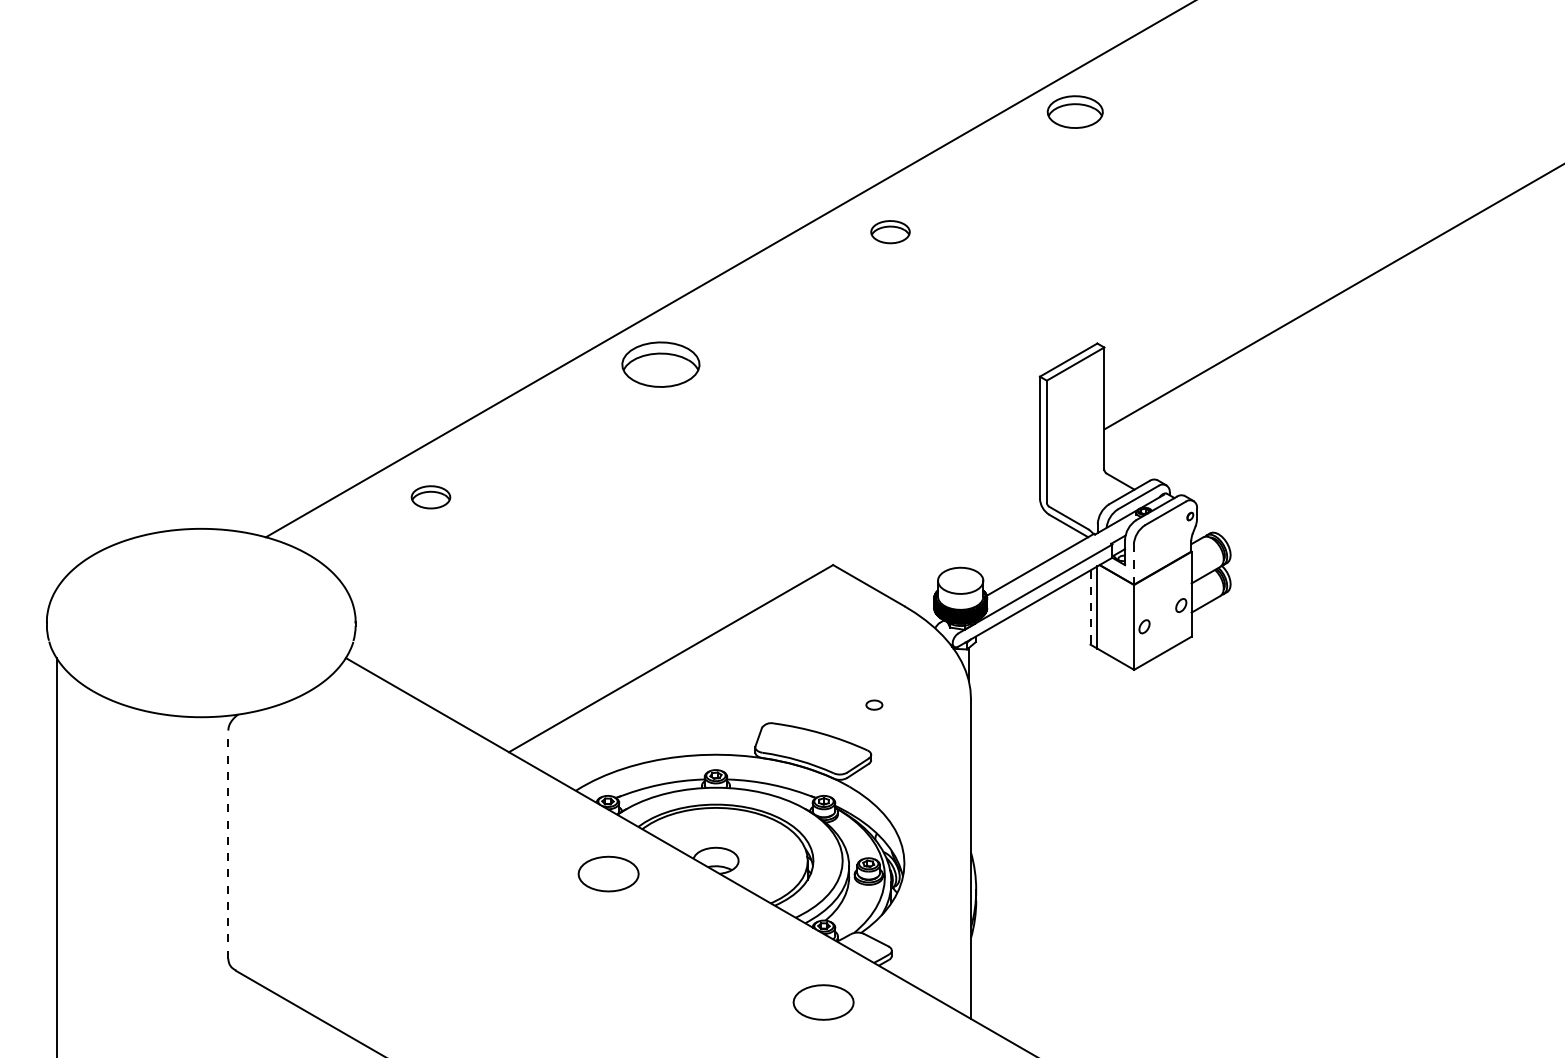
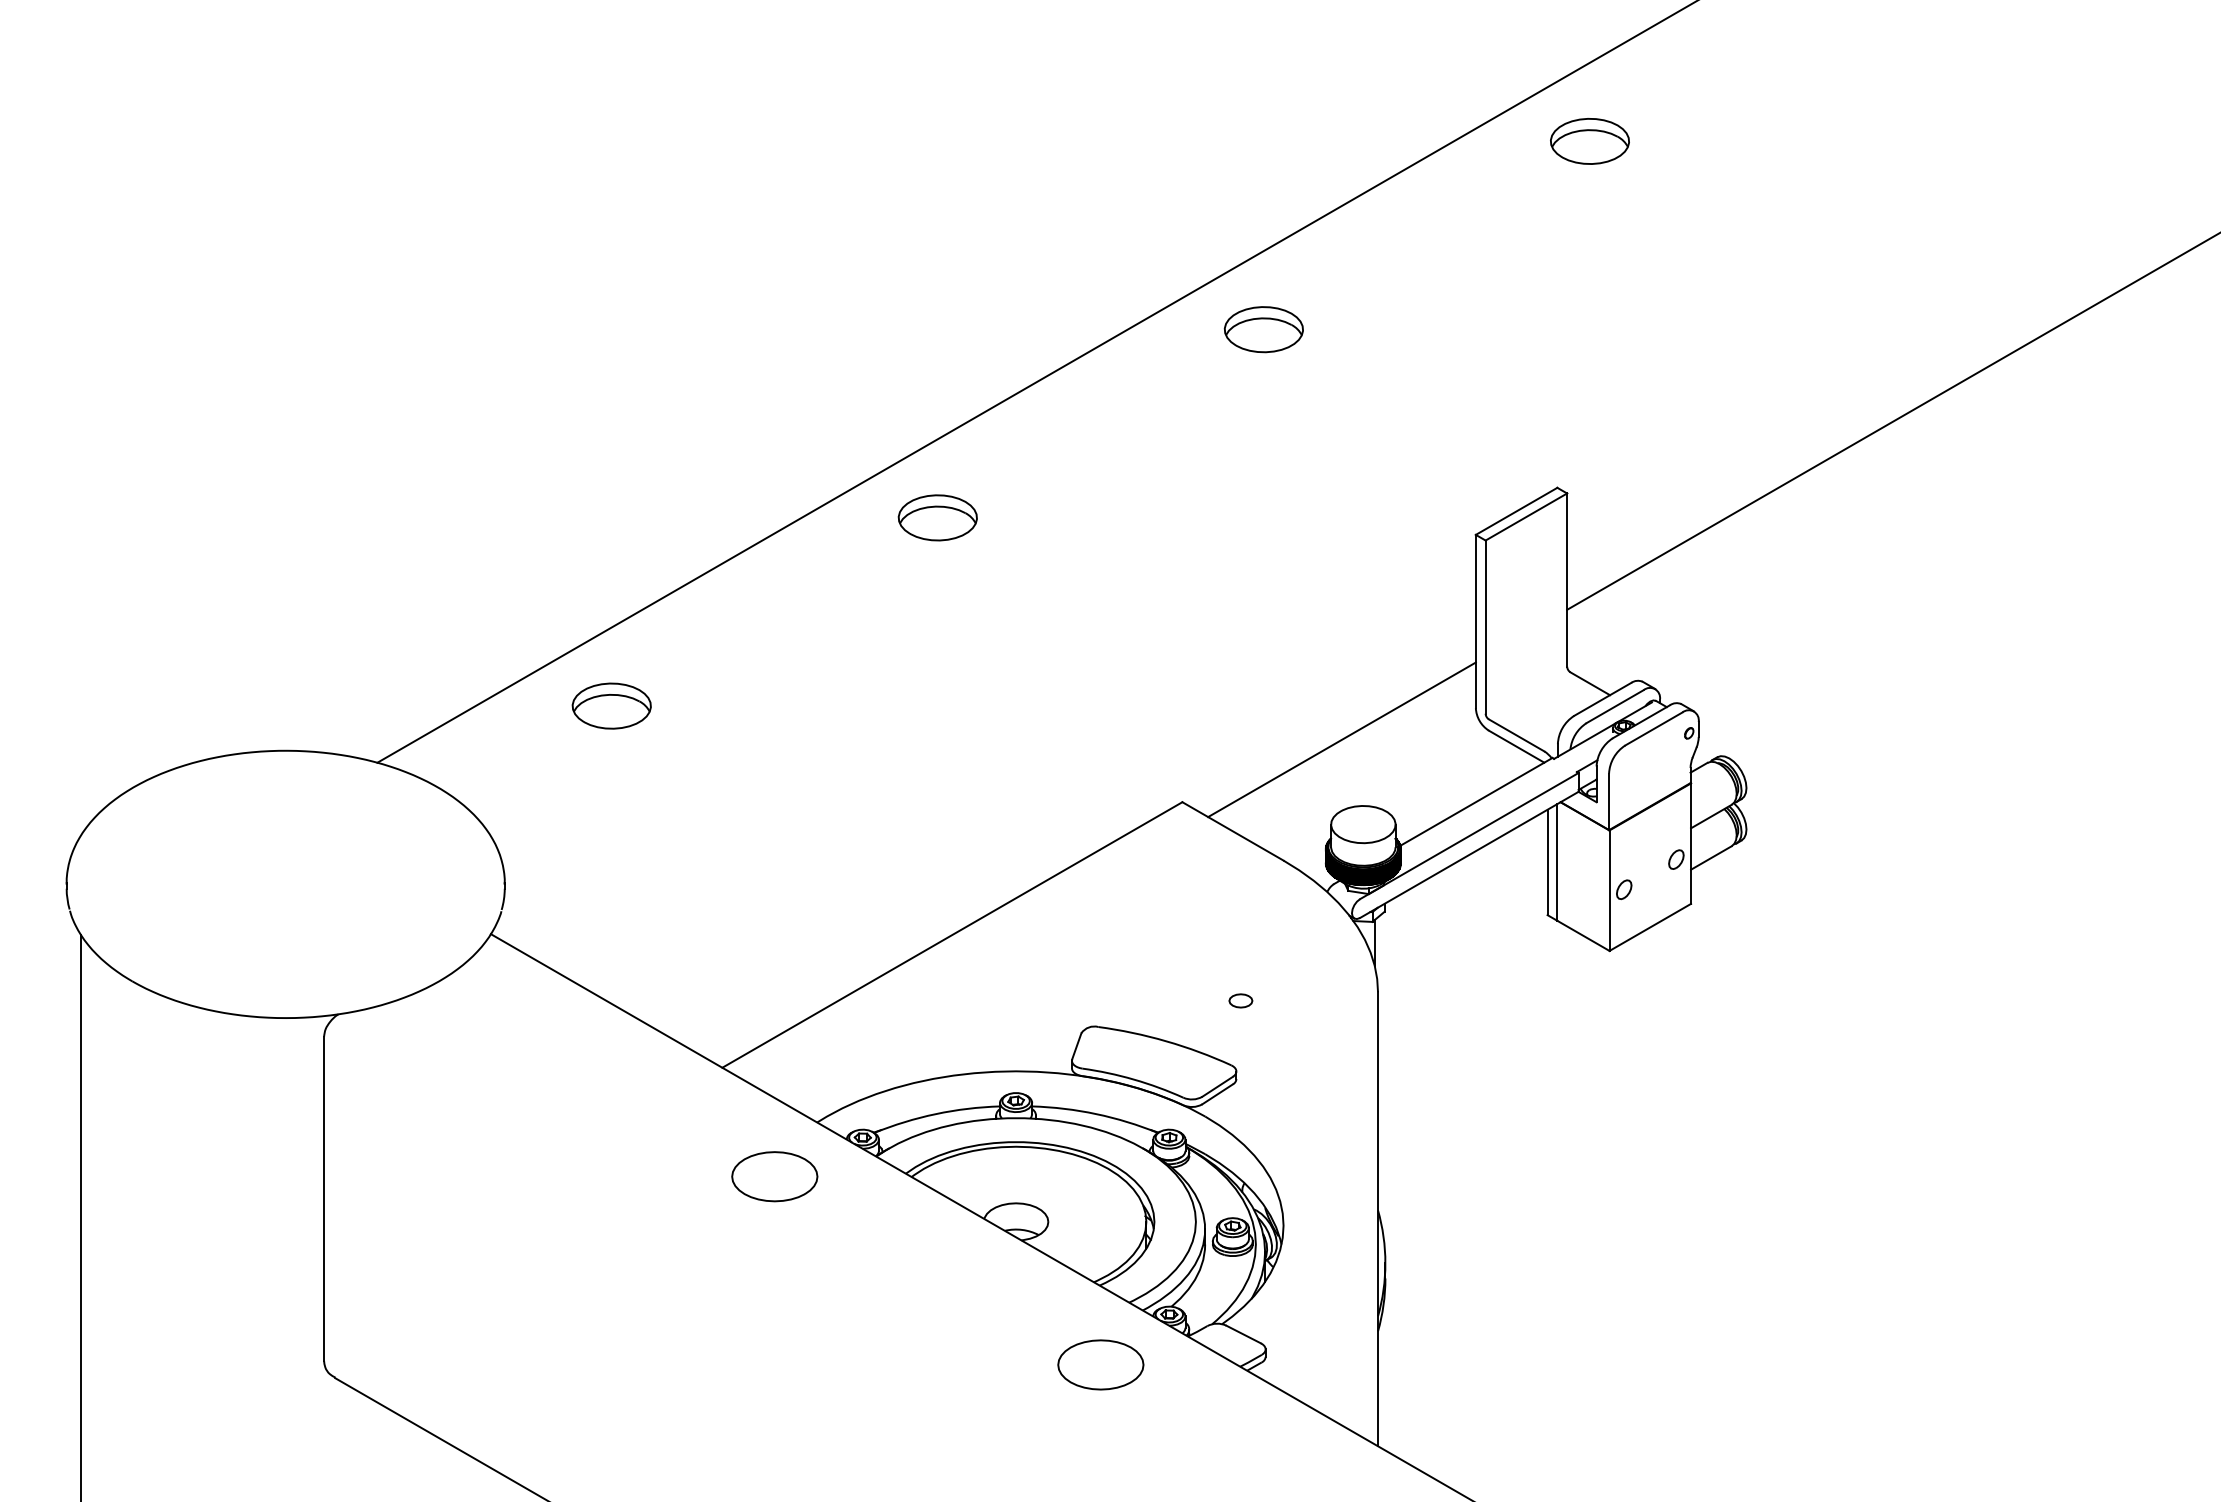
part: (1074, 112) -> (1589, 141), moved
part: (890, 231) -> (1263, 329), size x1.43
part: (660, 364) -> (937, 517), size x0.71
part: (430, 496) -> (611, 705), size x1.43
line: (945, 520) -> (1341, 739), added
line: (1134, 564) -> (1609, 801), dashed -> solid
line: (1090, 607) -> (1547, 862), dashed -> solid
line: (228, 844) -> (324, 1198), dashed -> solid
part: (608, 873) -> (774, 1176), moved
part: (823, 1002) -> (1100, 1364), moved

